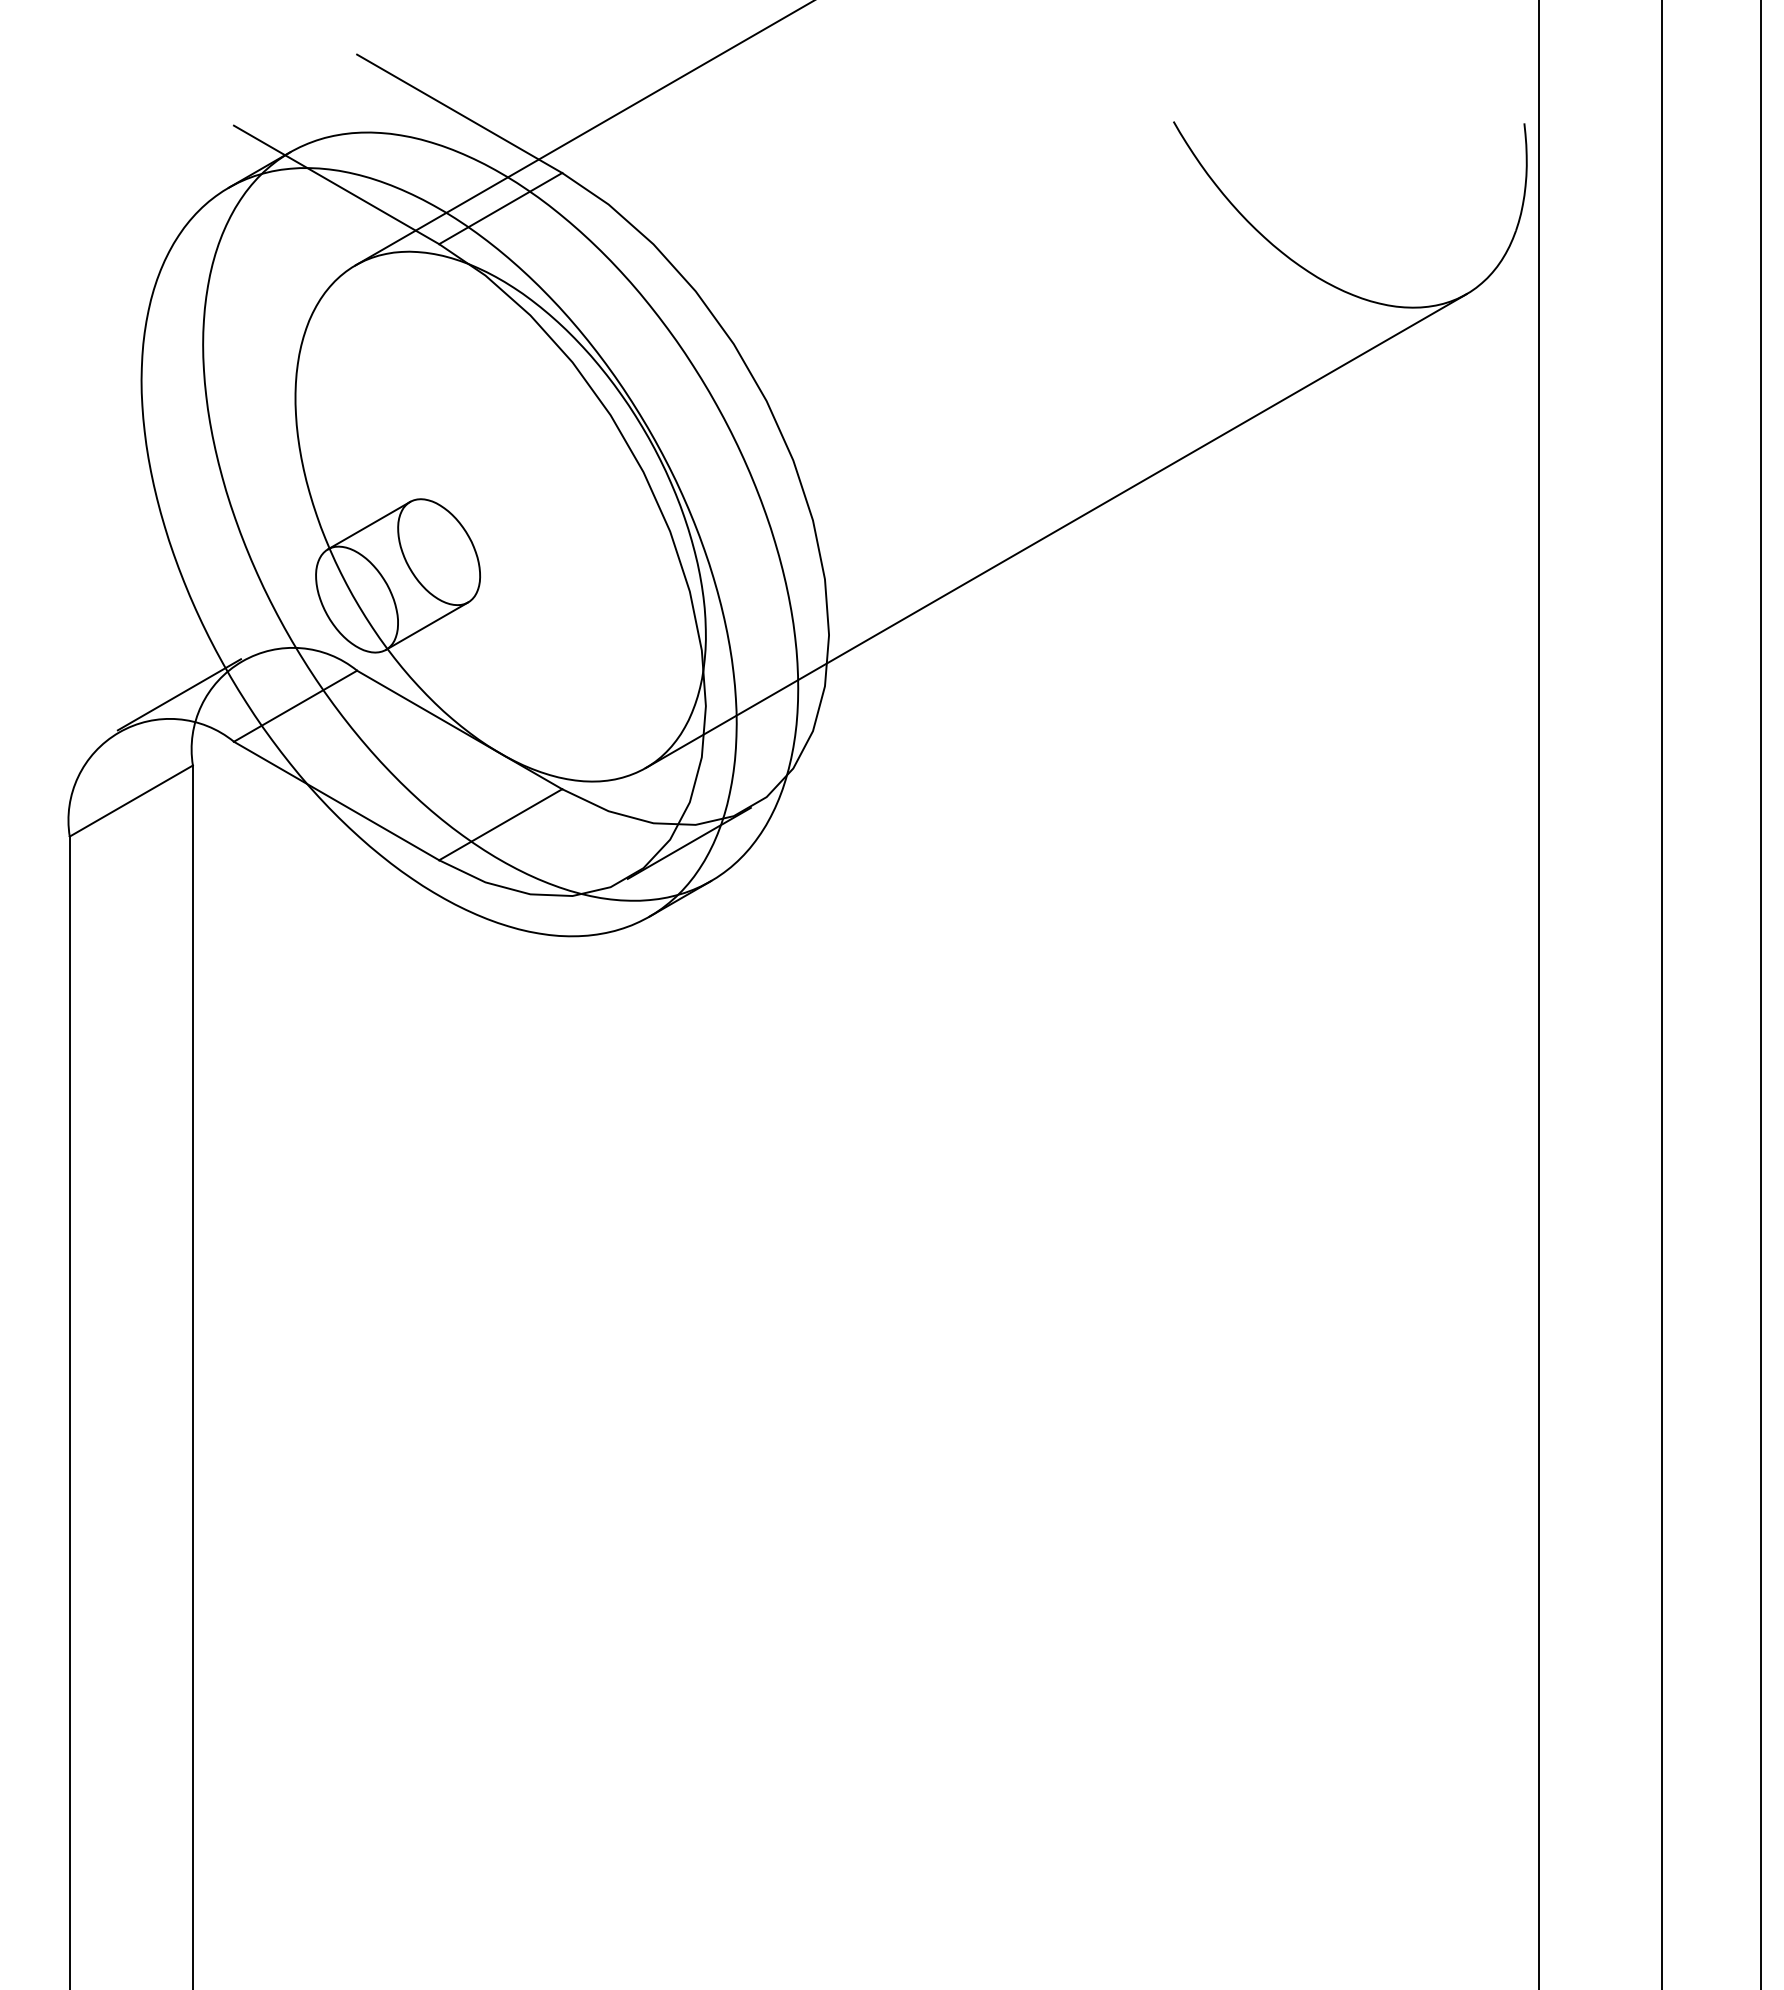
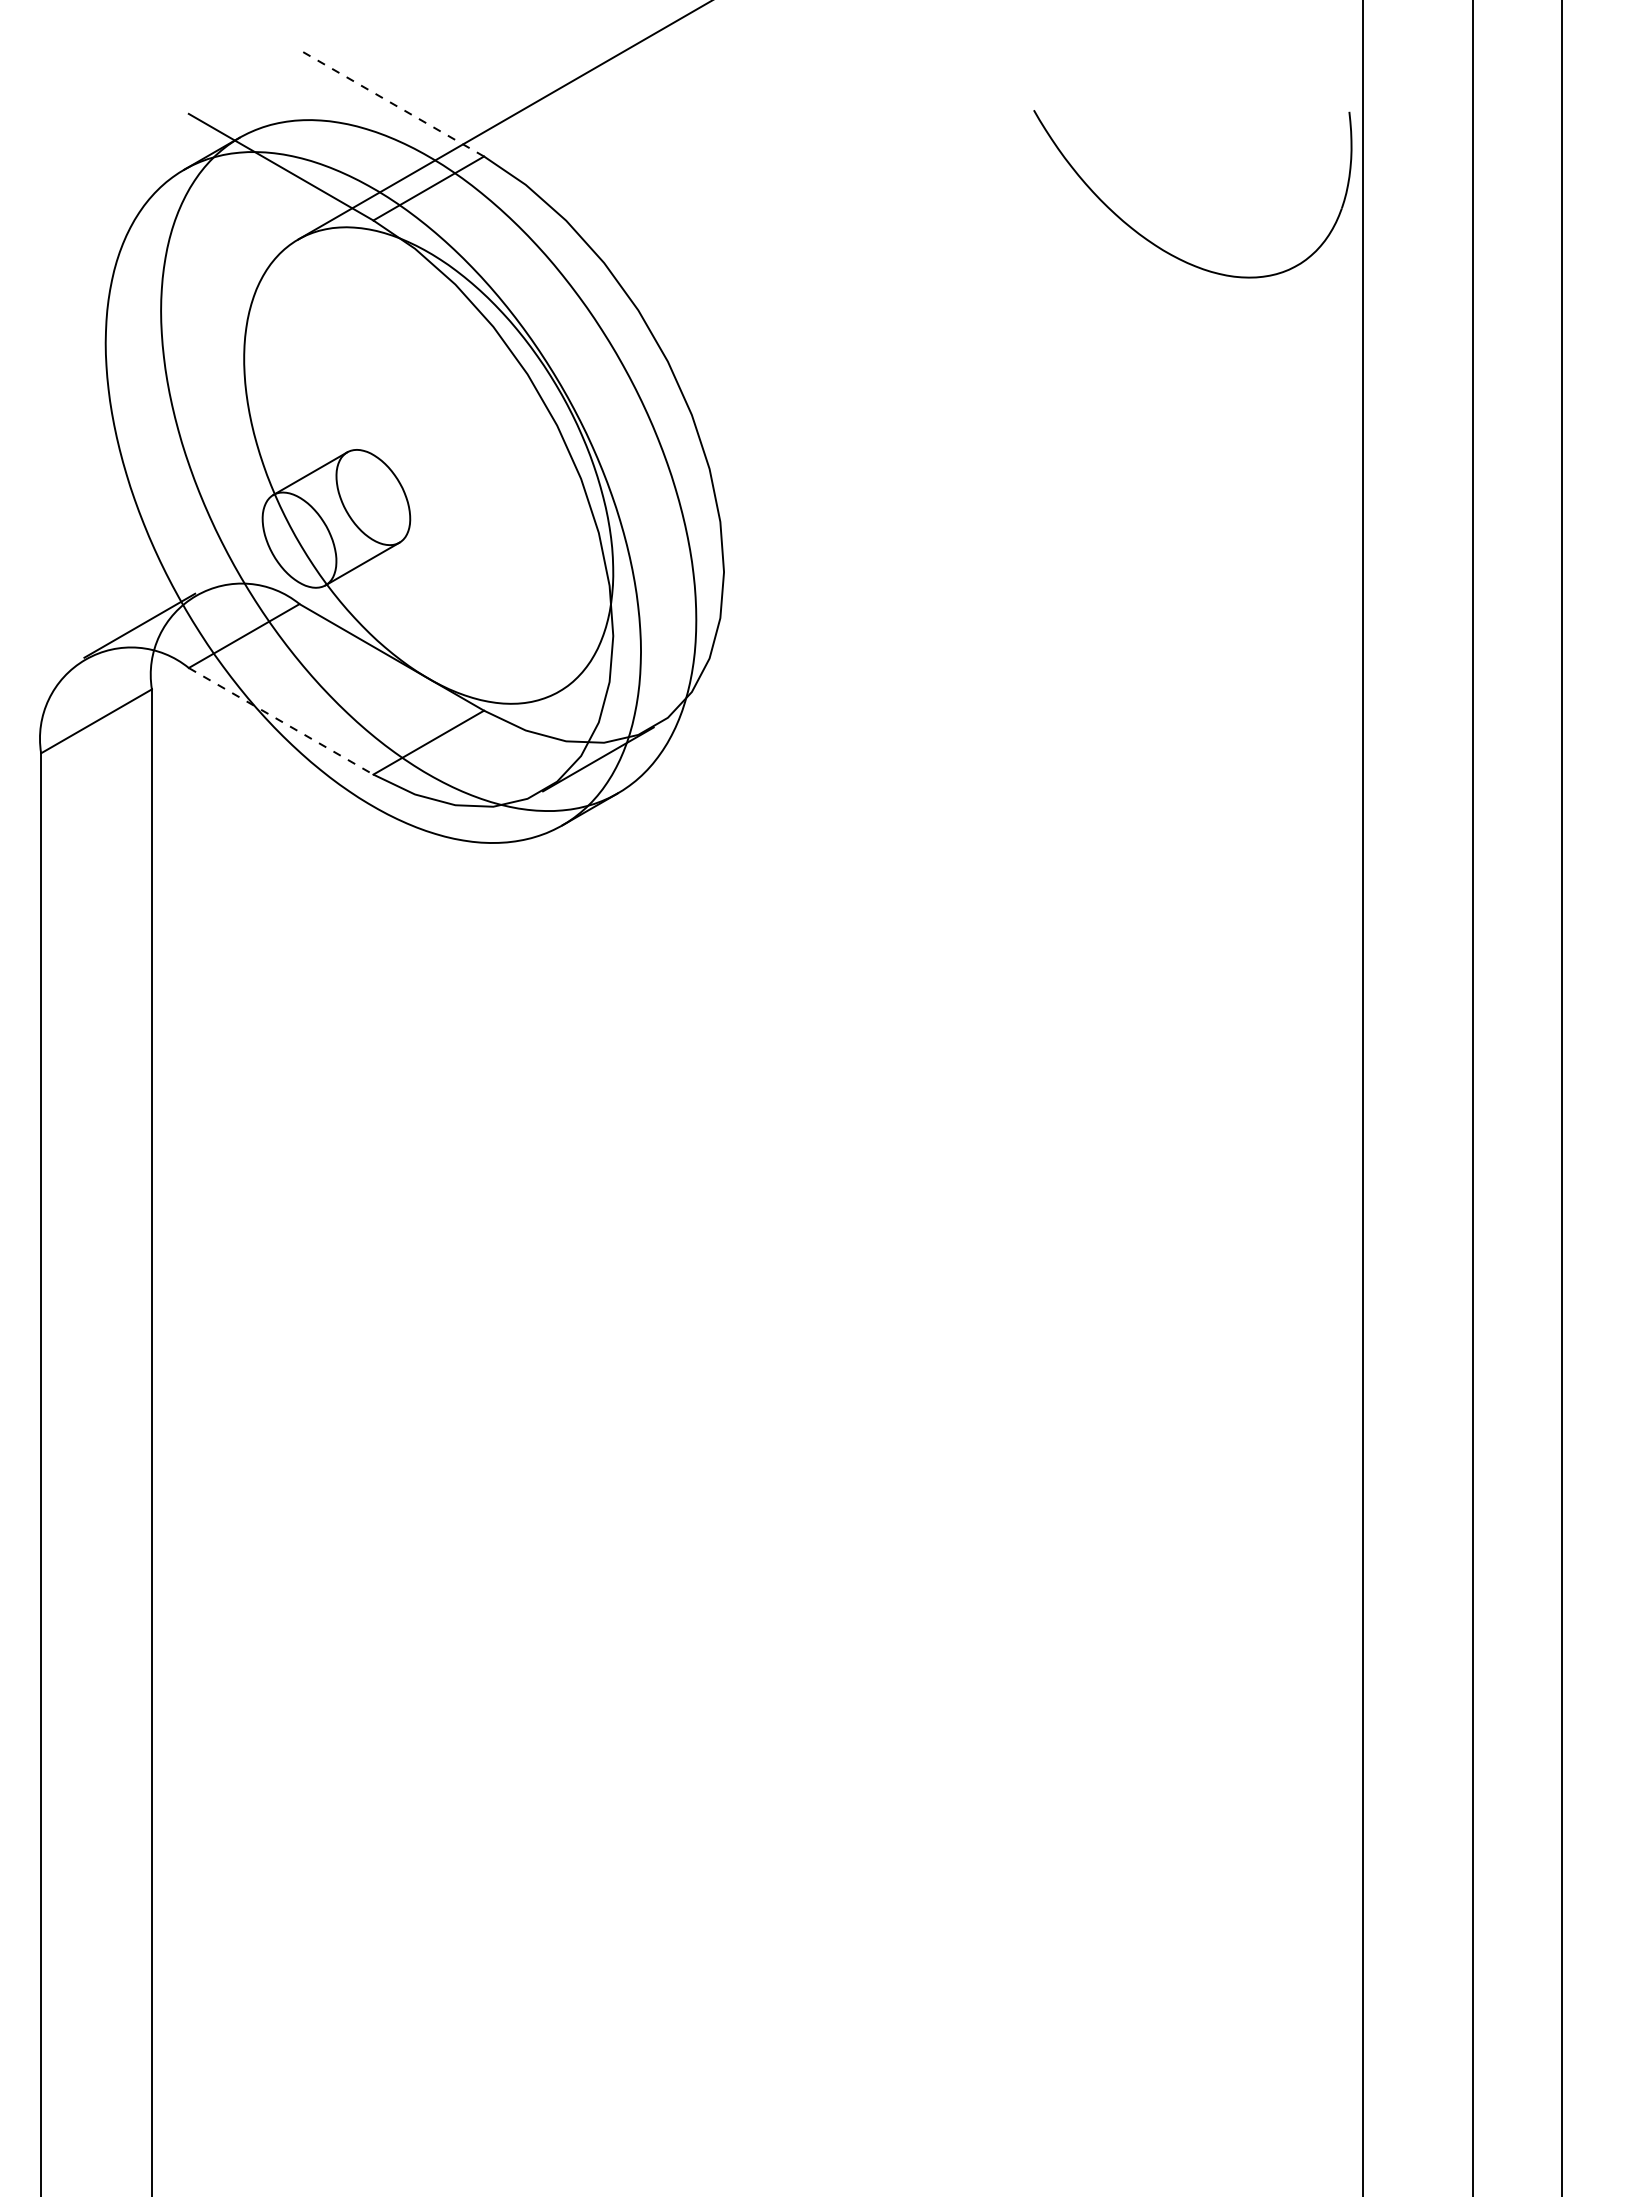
line: (459, 114) -> (391, 103), solid -> dashed
line: (1056, 531) -> (928, 478), removed
line: (337, 801) -> (281, 721), solid -> dashed

